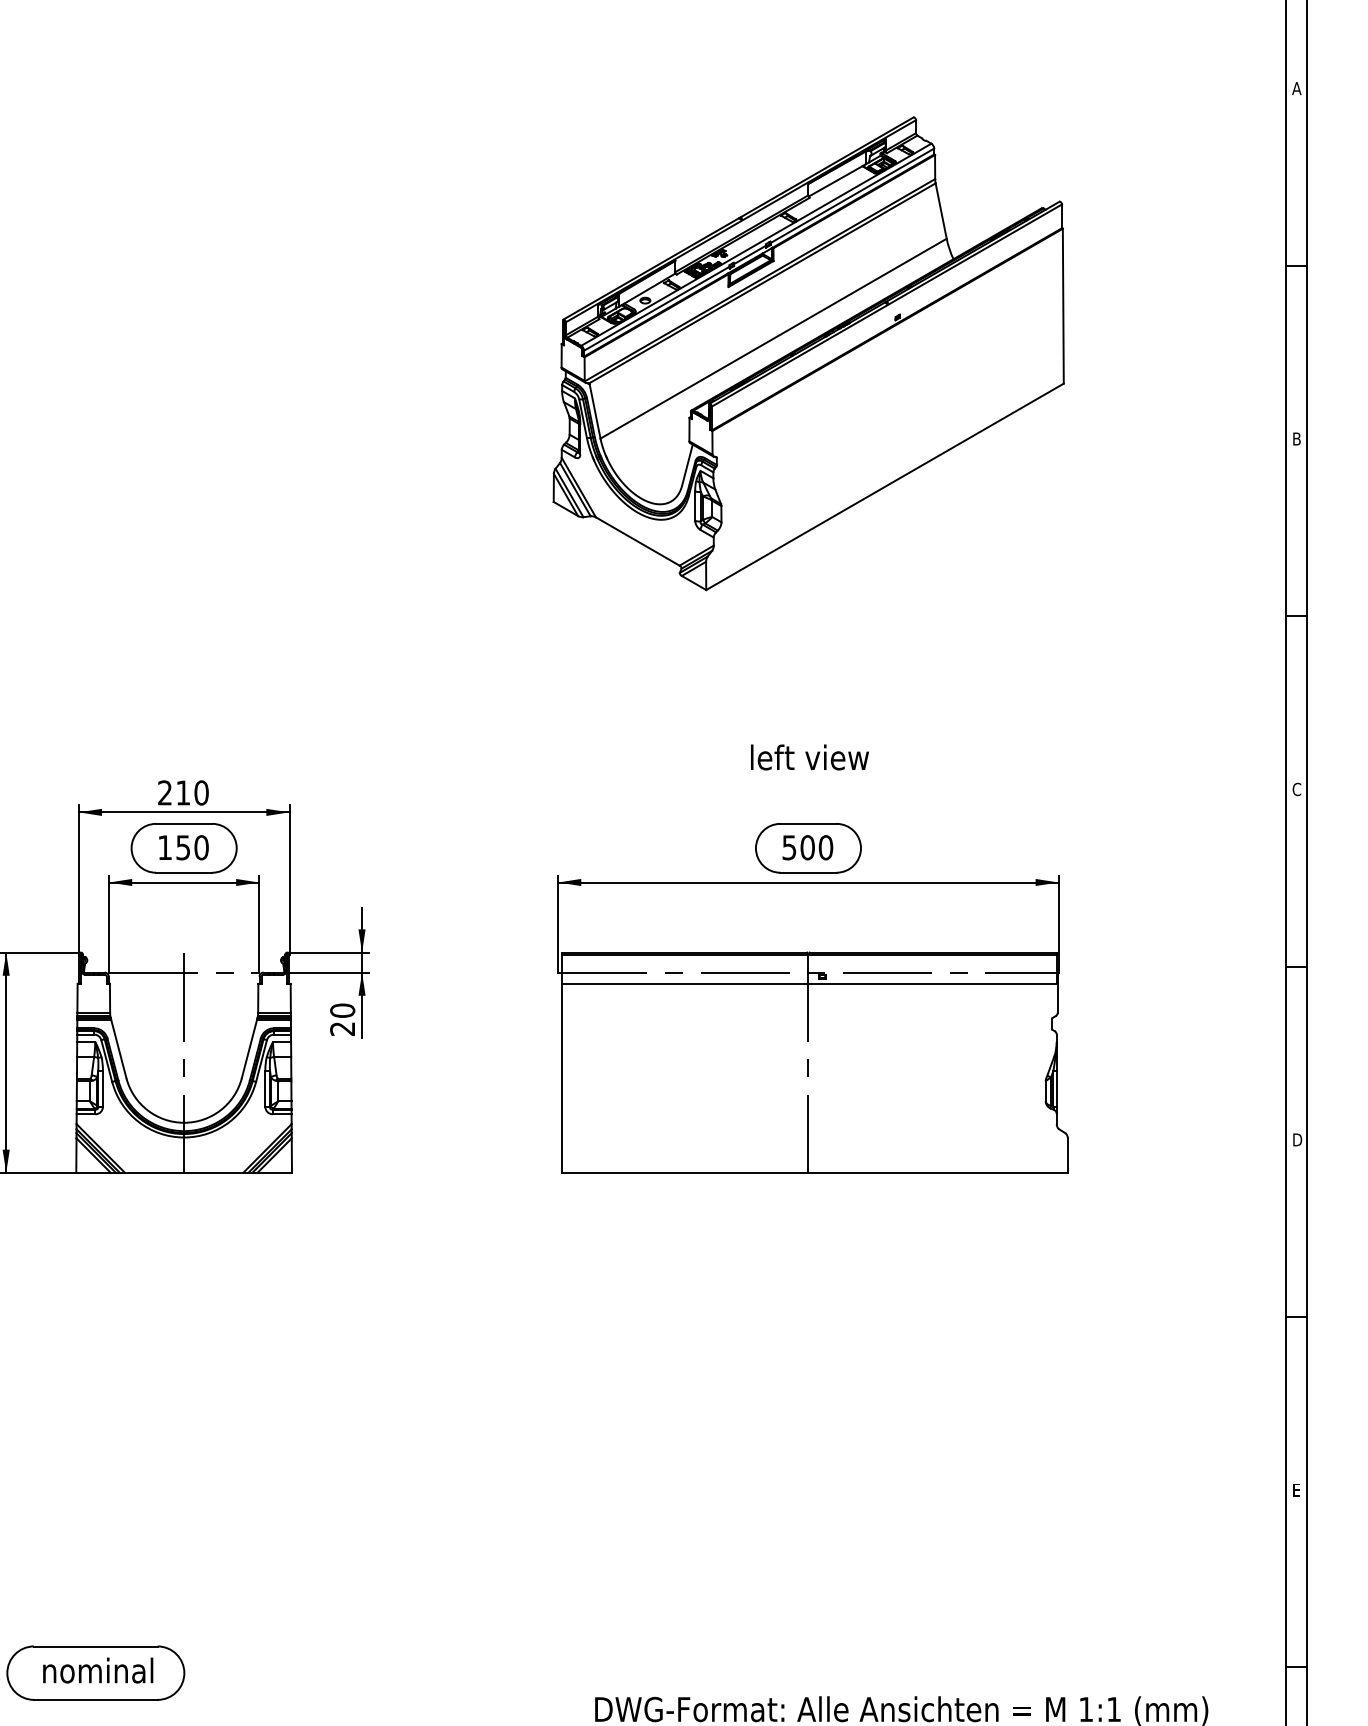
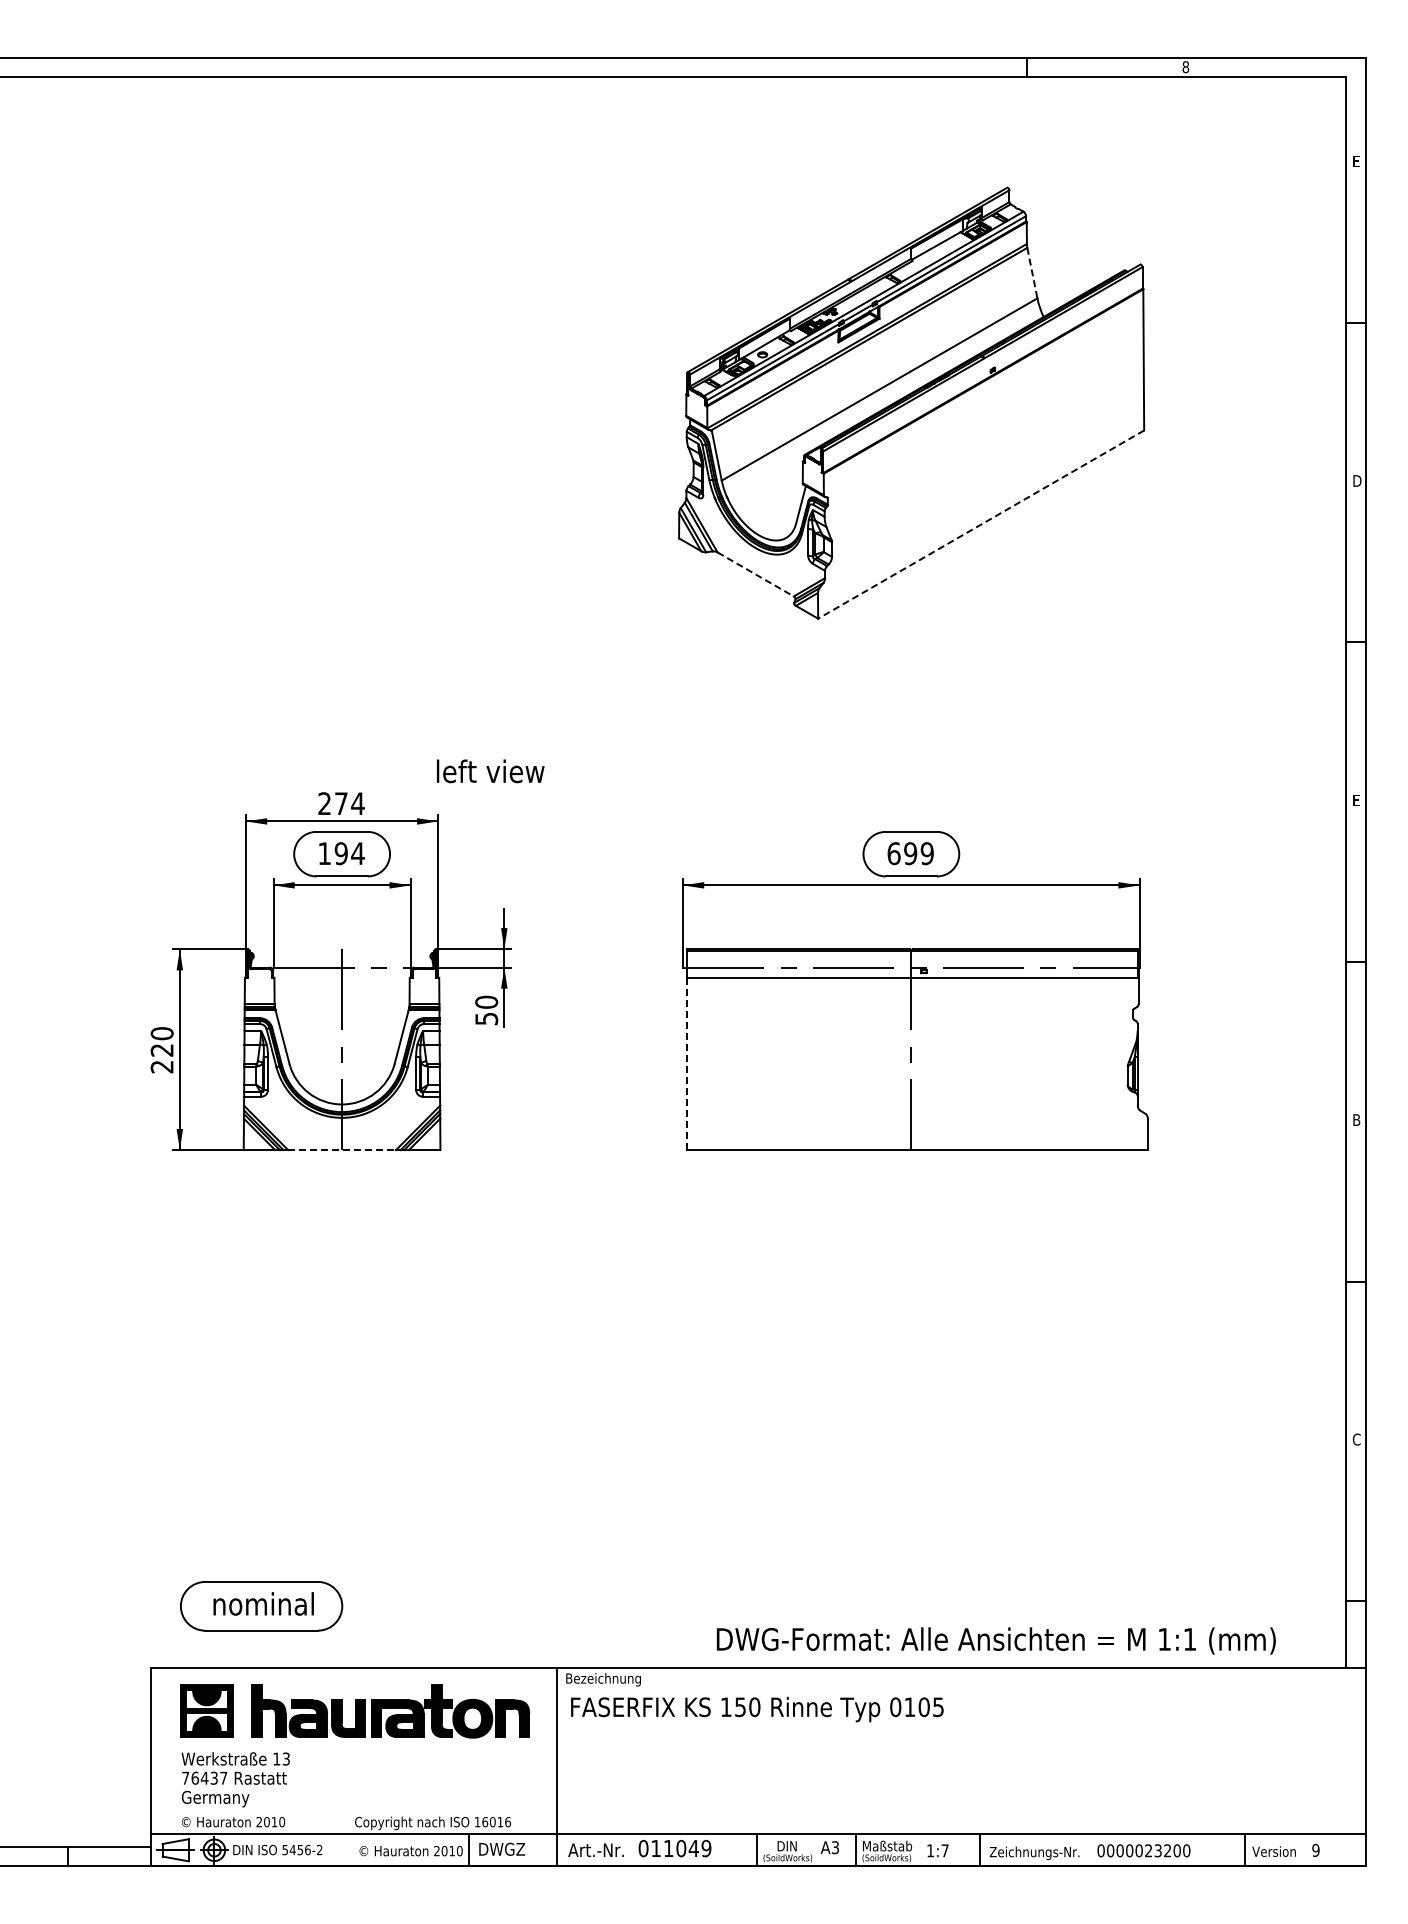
text: (1296, 88) -> (1356, 161), A -> E
line: (941, 211) -> (1032, 273), solid -> dashed
text: (1297, 439) -> (1357, 481), B -> D
line: (884, 486) -> (980, 524), solid -> dashed
line: (638, 541) -> (756, 574), solid -> dashed
text: (809, 757) -> (490, 771), moved
text: (1296, 789) -> (1356, 800), C -> E
text: (192, 792) -> (349, 803), 210 -> 274
text: (192, 847) -> (349, 853), 150 -> 194
text: (807, 847) -> (910, 853), 500 -> 699
text: (342, 1029) -> (486, 1019), 20 -> 50
line: (561, 1077) -> (686, 1063), solid -> dashed
text: (1297, 1140) -> (1357, 1120), D -> B
line: (184, 1173) -> (342, 1150), solid -> dashed
text: (1296, 1490) -> (1356, 1439), E -> C

